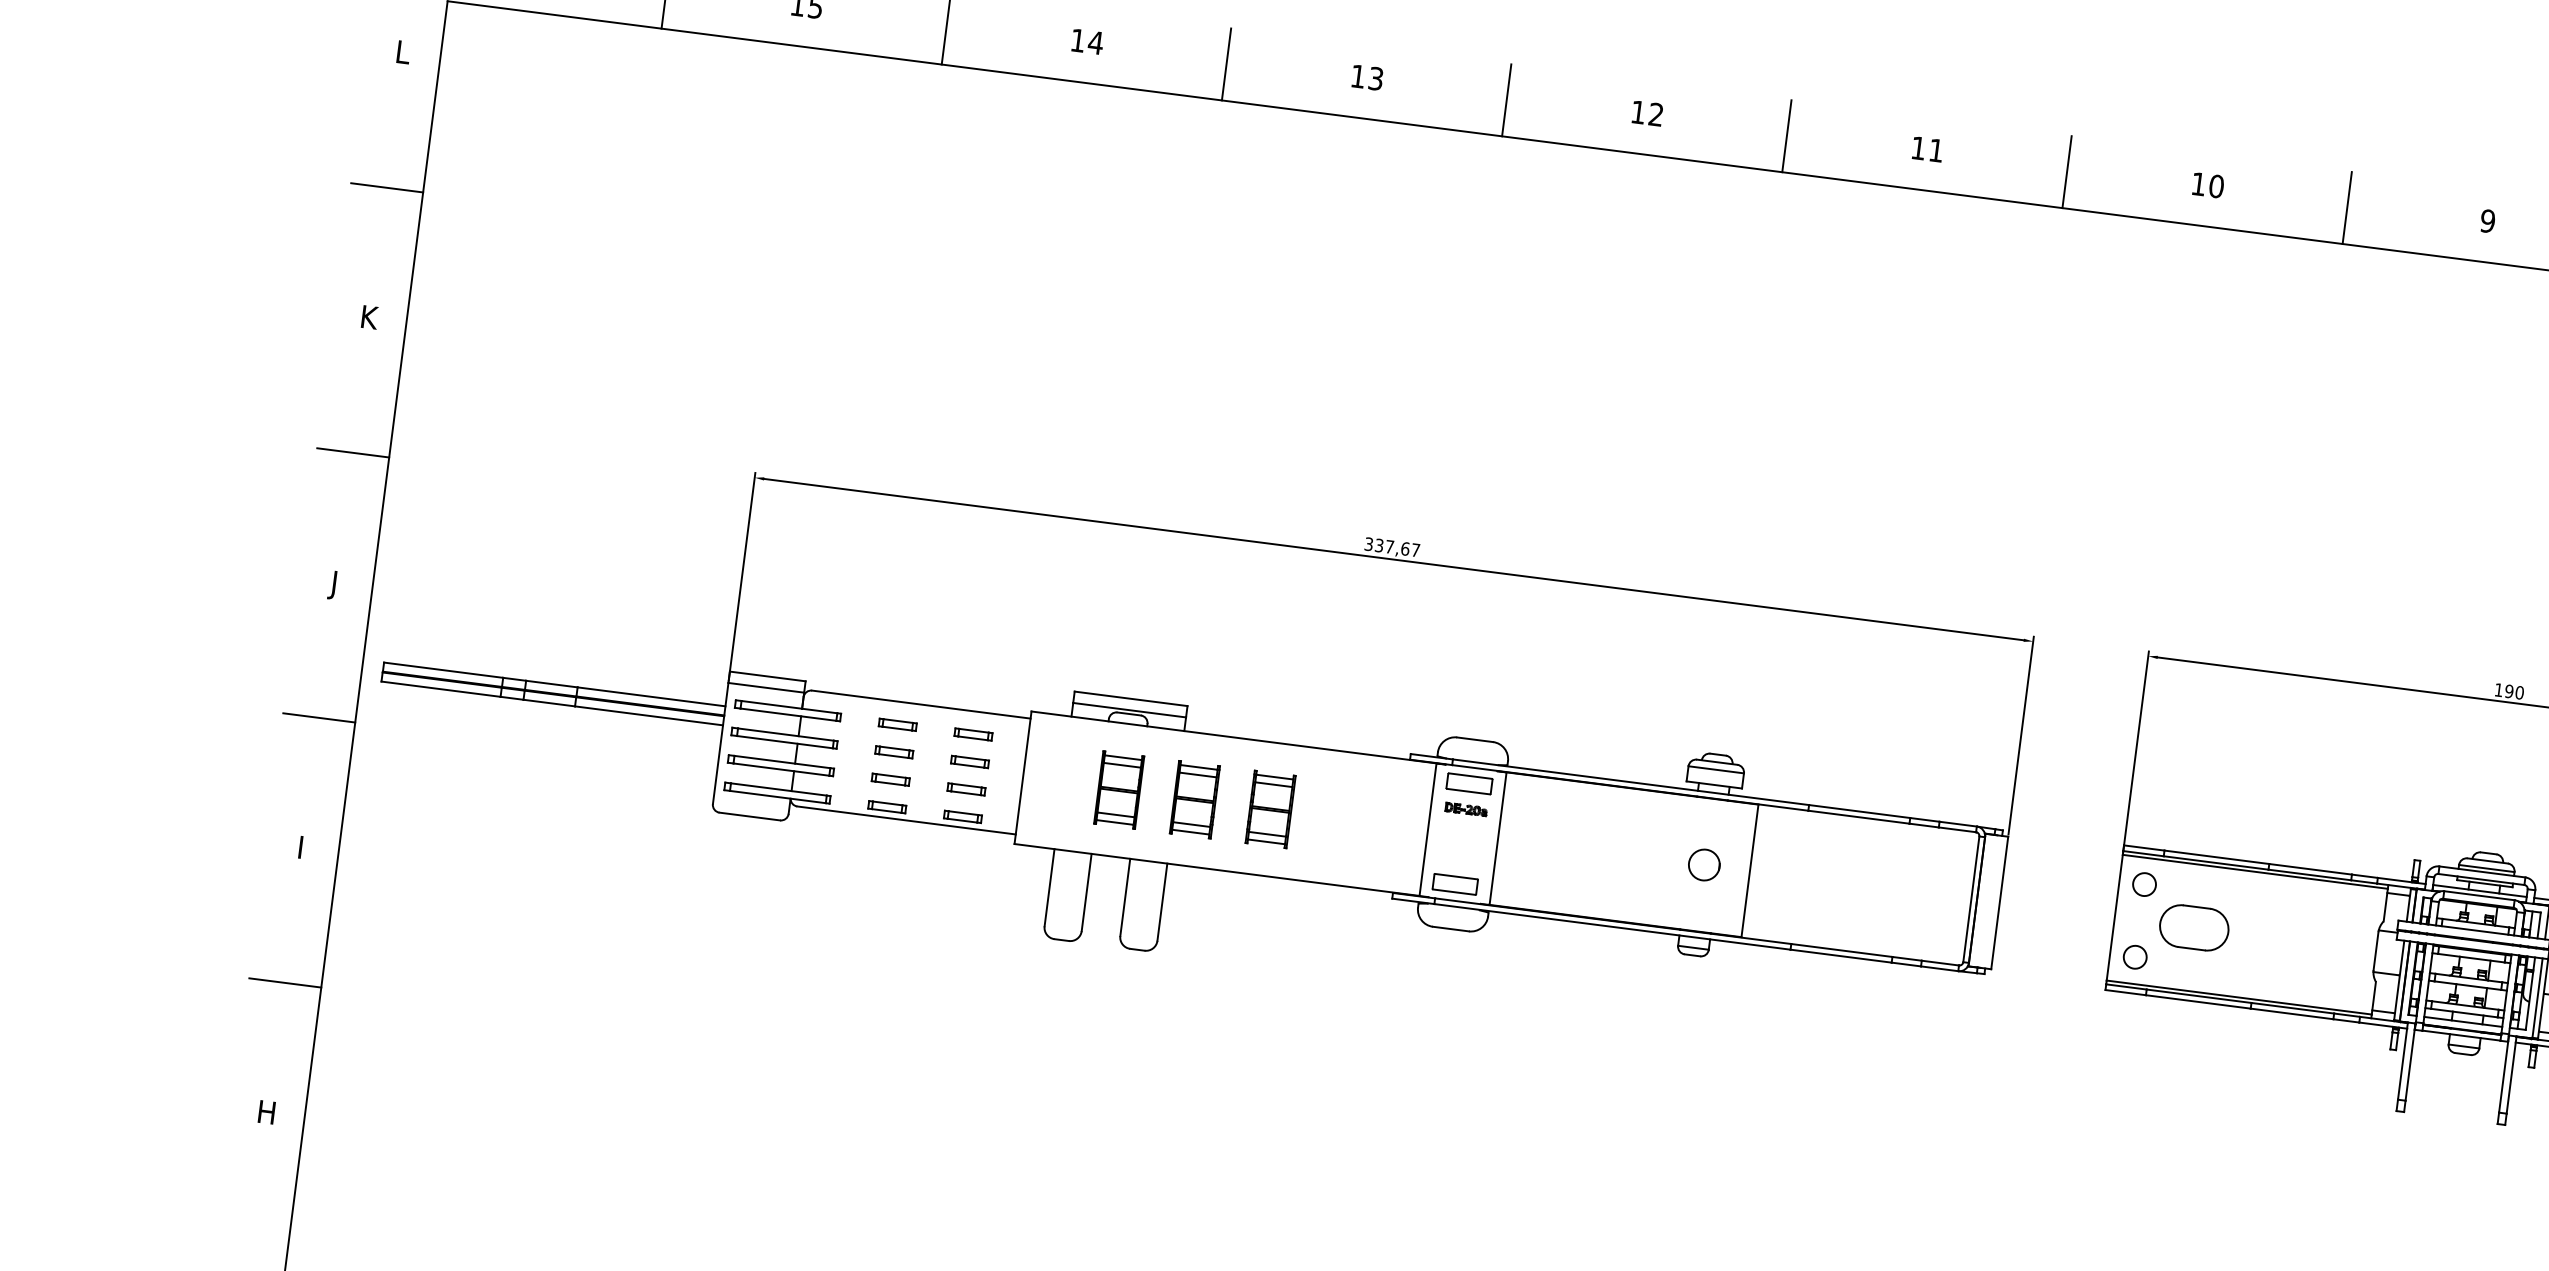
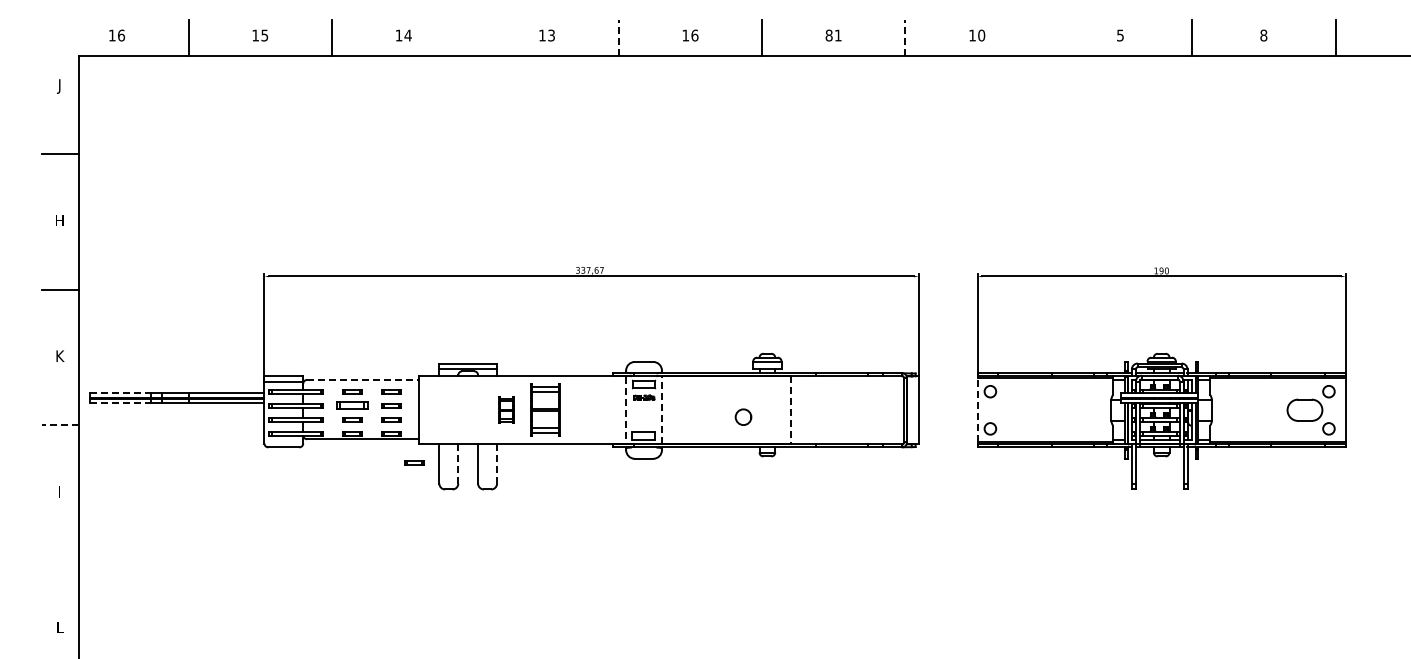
text: (403, 55) -> (60, 86), L -> J
line: (1226, 63) -> (475, 37), removed
line: (1506, 99) -> (618, 37), solid -> dashed
text: (1655, 114) -> (694, 35), 12 -> 16
text: (1917, 147) -> (828, 35), 11 -> 81
line: (2067, 171) -> (905, 37), solid -> dashed
line: (2346, 206) -> (1048, 37), removed
text: (2485, 220) -> (1119, 35), 9 -> 5
text: (370, 317) -> (60, 220), K -> H
text: (335, 584) -> (60, 357), J -> K
line: (444, 670) -> (120, 393), solid -> dashed
line: (441, 689) -> (120, 403), solid -> dashed
line: (922, 703) -> (363, 379), solid -> dashed
line: (318, 717) -> (60, 425), solid -> dashed
part: (894, 751) -> (352, 405), size x1.6
part: (1119, 790) -> (468, 410), removed
part: (1194, 800) -> (506, 410), size x0.7
part: (1270, 809) -> (545, 410), size x1.4
line: (1428, 830) -> (626, 410), solid -> dashed
line: (1497, 839) -> (661, 410), solid -> dashed
part: (1704, 863) -> (743, 416), moved
line: (1749, 871) -> (790, 410), solid -> dashed
part: (1001, 878) -> (414, 462), added
line: (1087, 891) -> (458, 463), solid -> dashed
line: (1163, 901) -> (497, 463), solid -> dashed
line: (2114, 916) -> (977, 409), solid -> dashed
part: (2193, 926) -> (1017, 409), removed
line: (284, 983) -> (60, 561), removed
text: (266, 1112) -> (59, 627), H -> L

